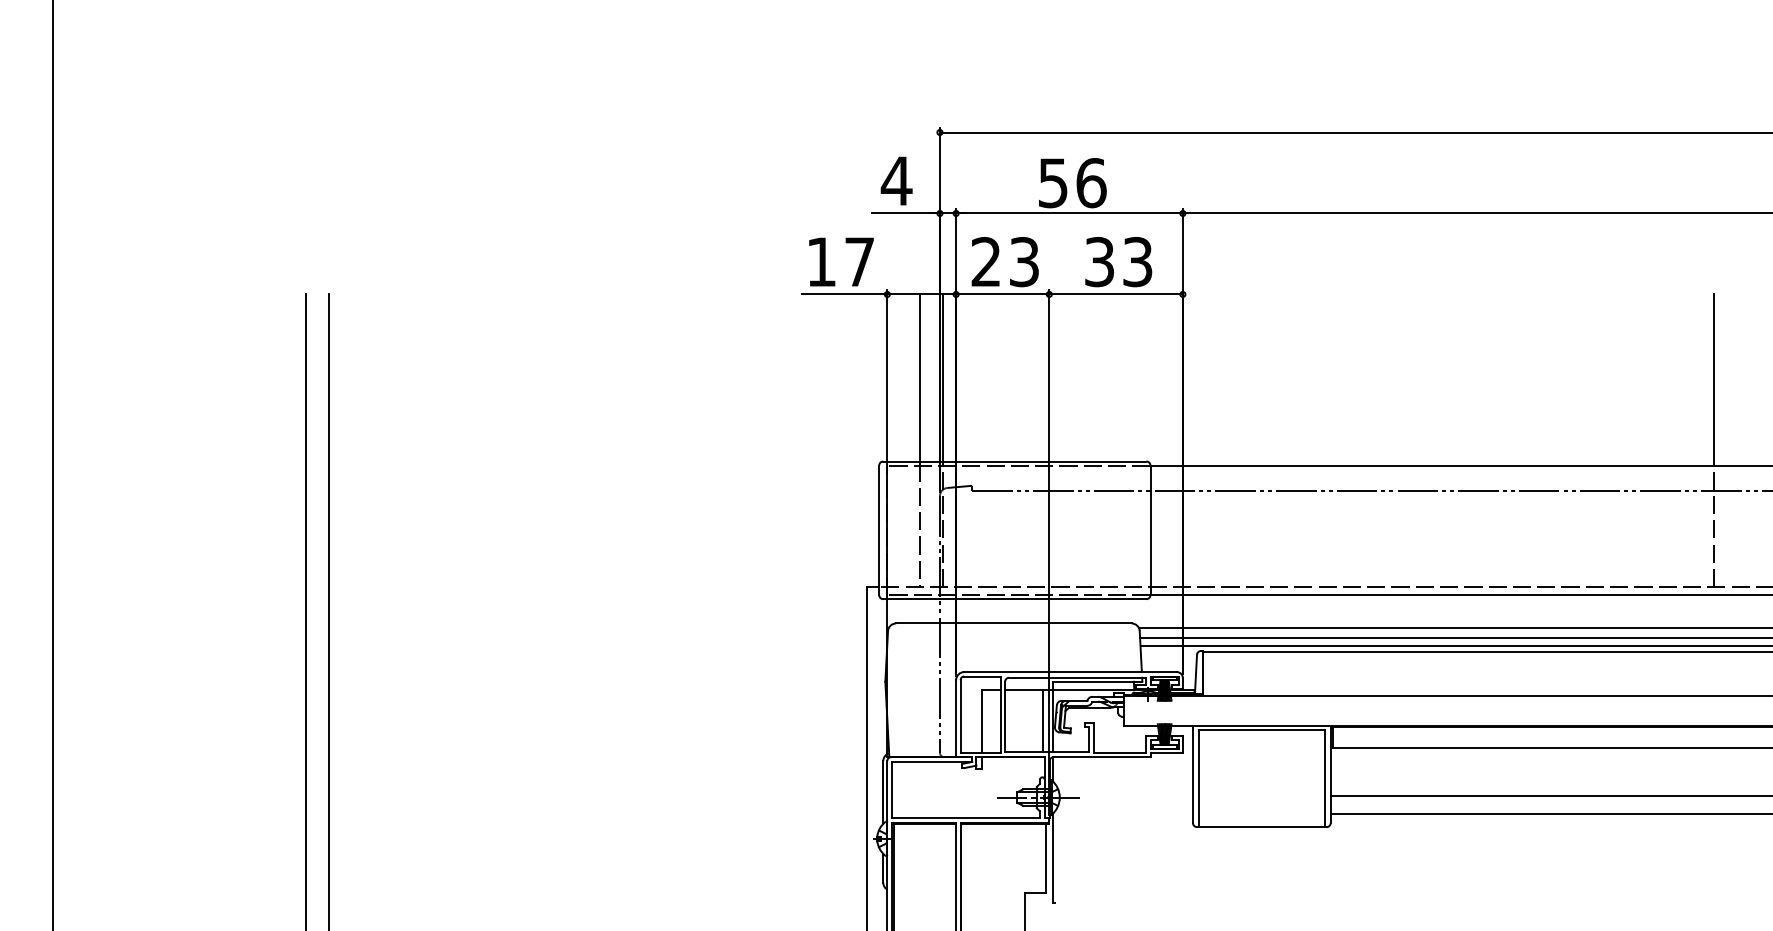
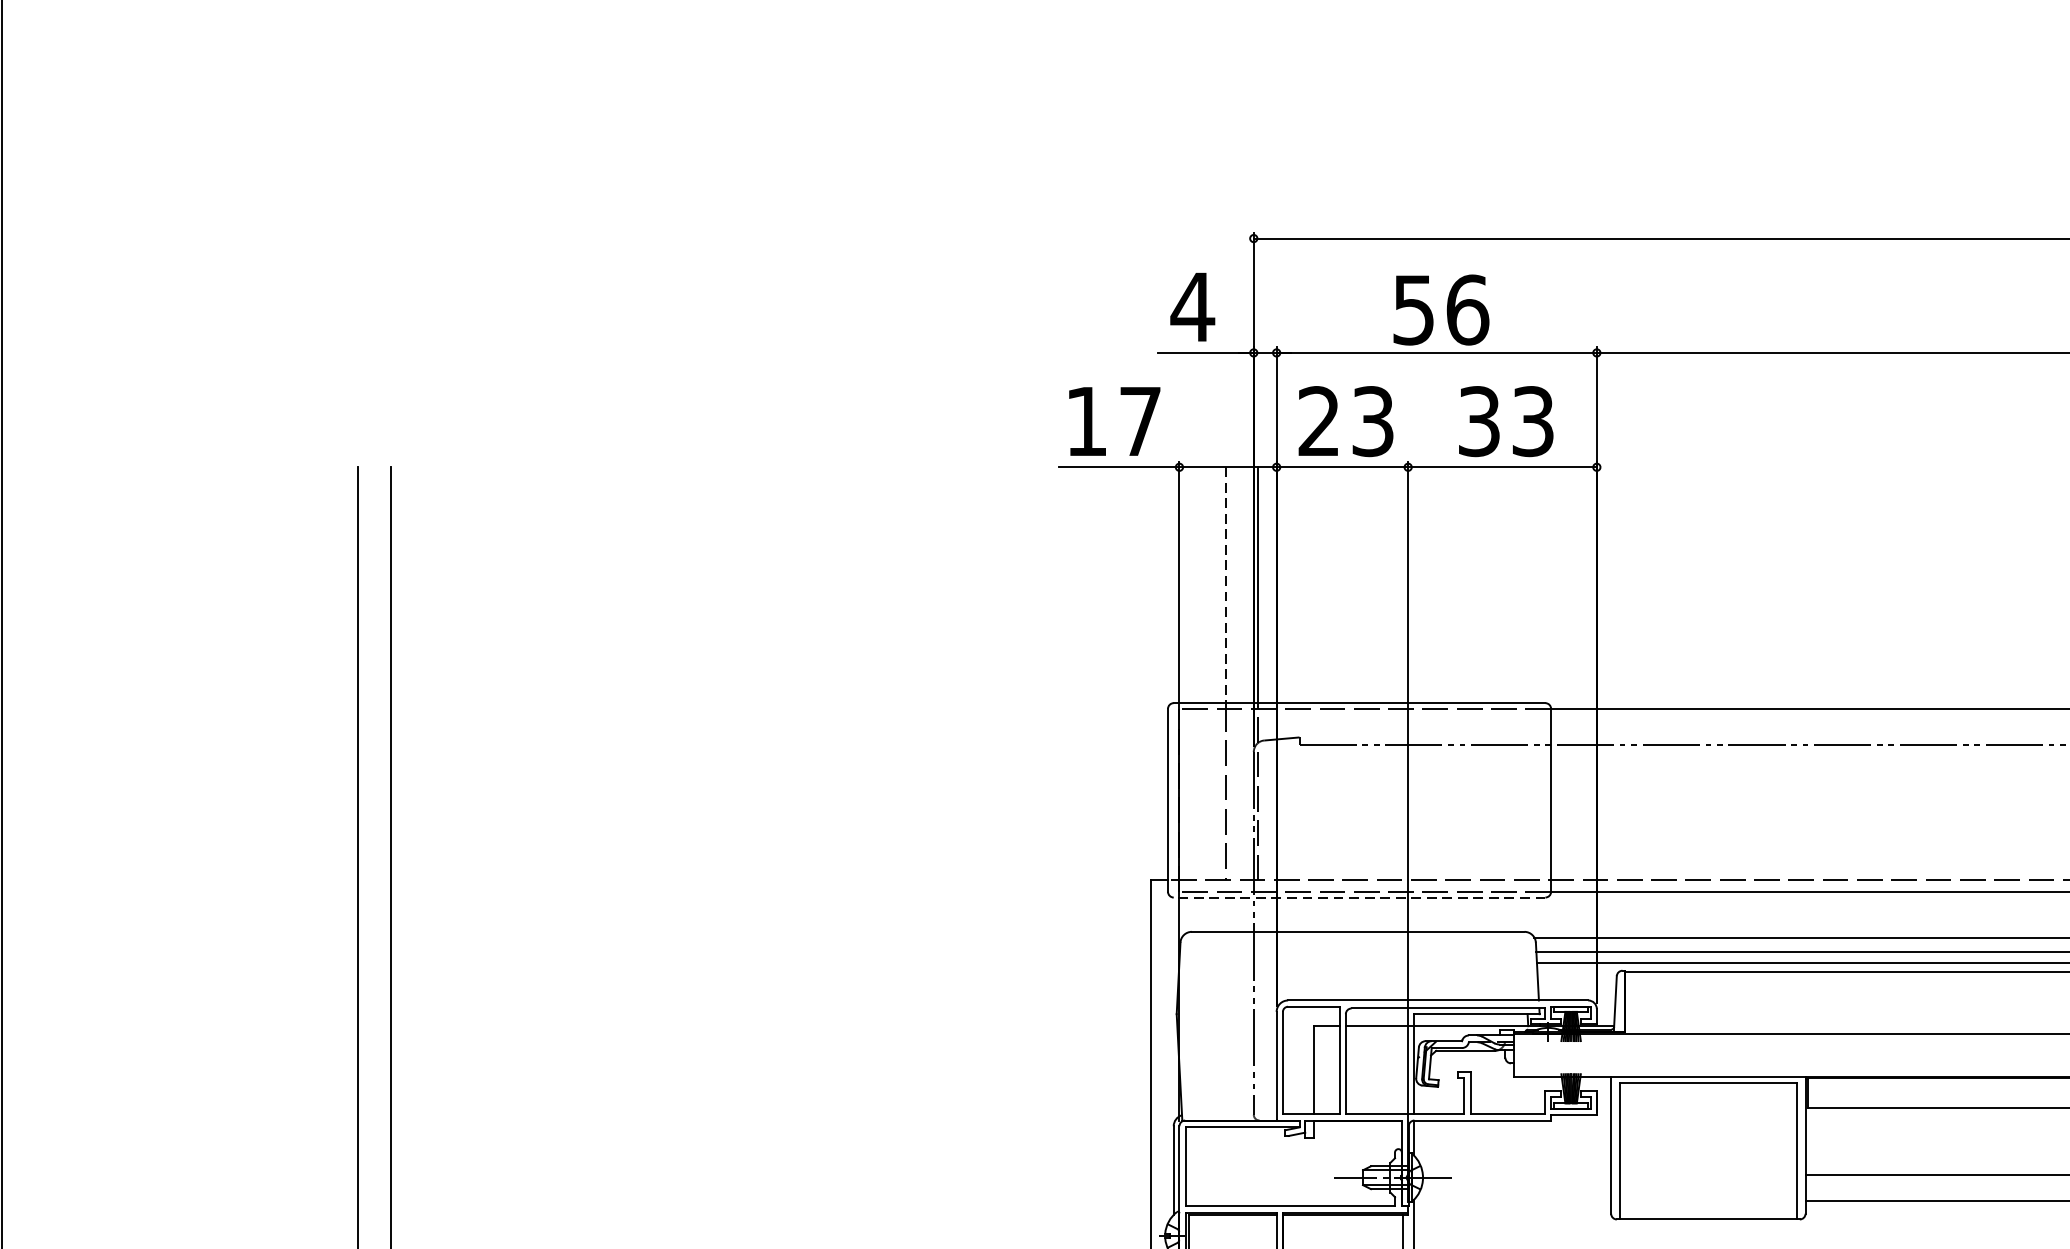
line: (920, 379) -> (1226, 587), solid -> dashed
line: (1014, 599) -> (1359, 898), solid -> dashed
line: (1043, 721) -> (1400, 1070), removed

